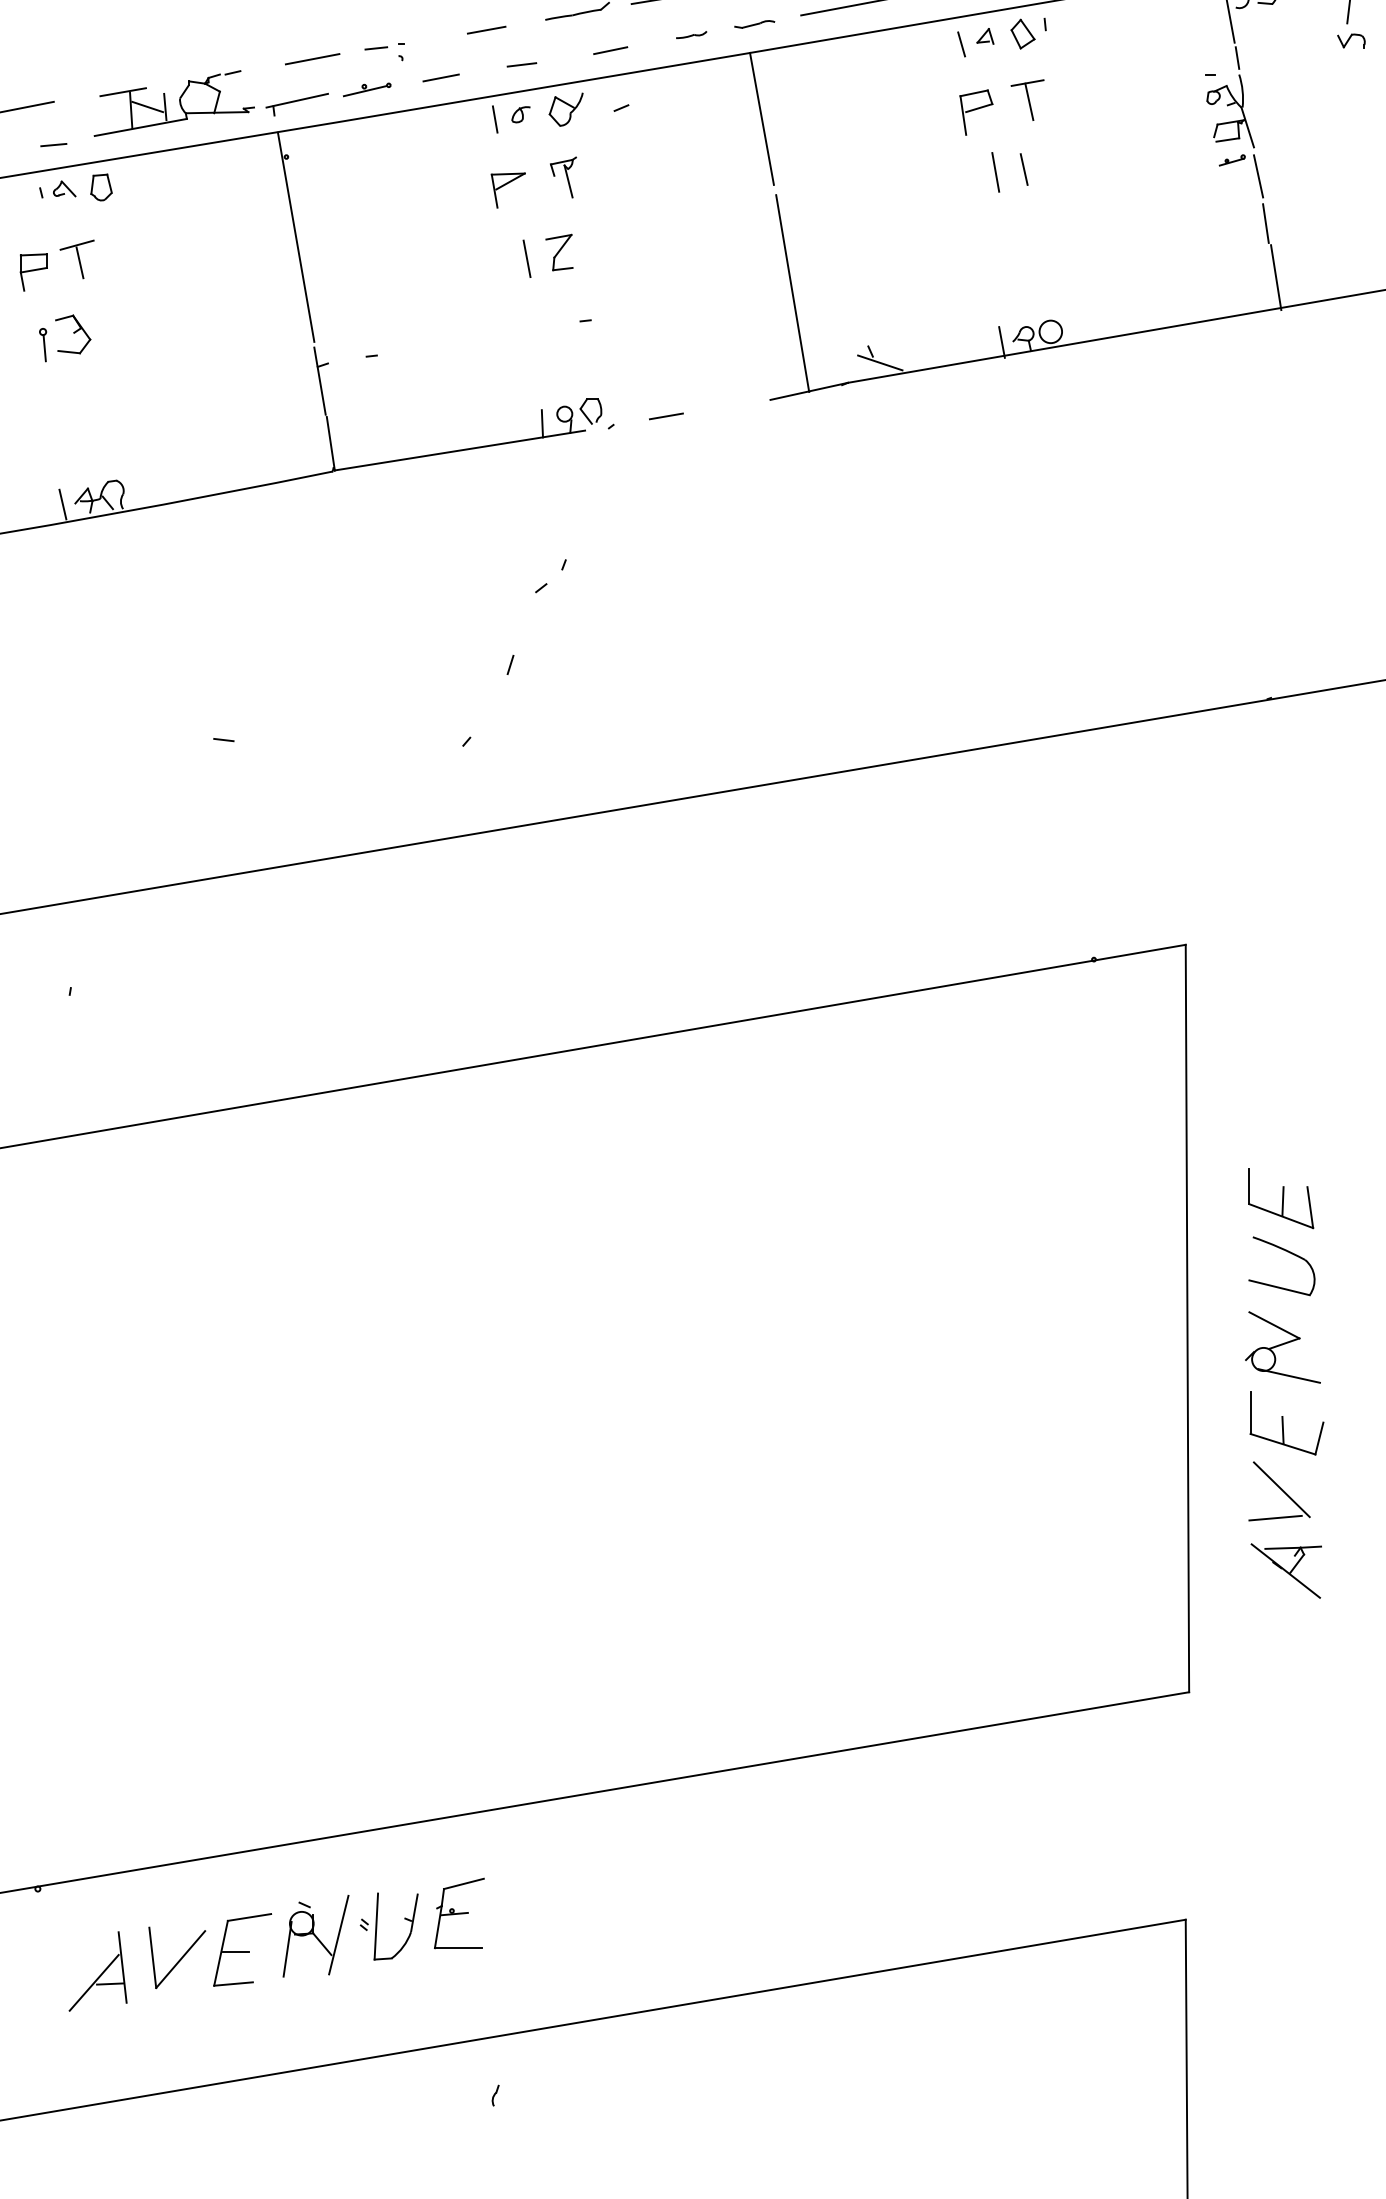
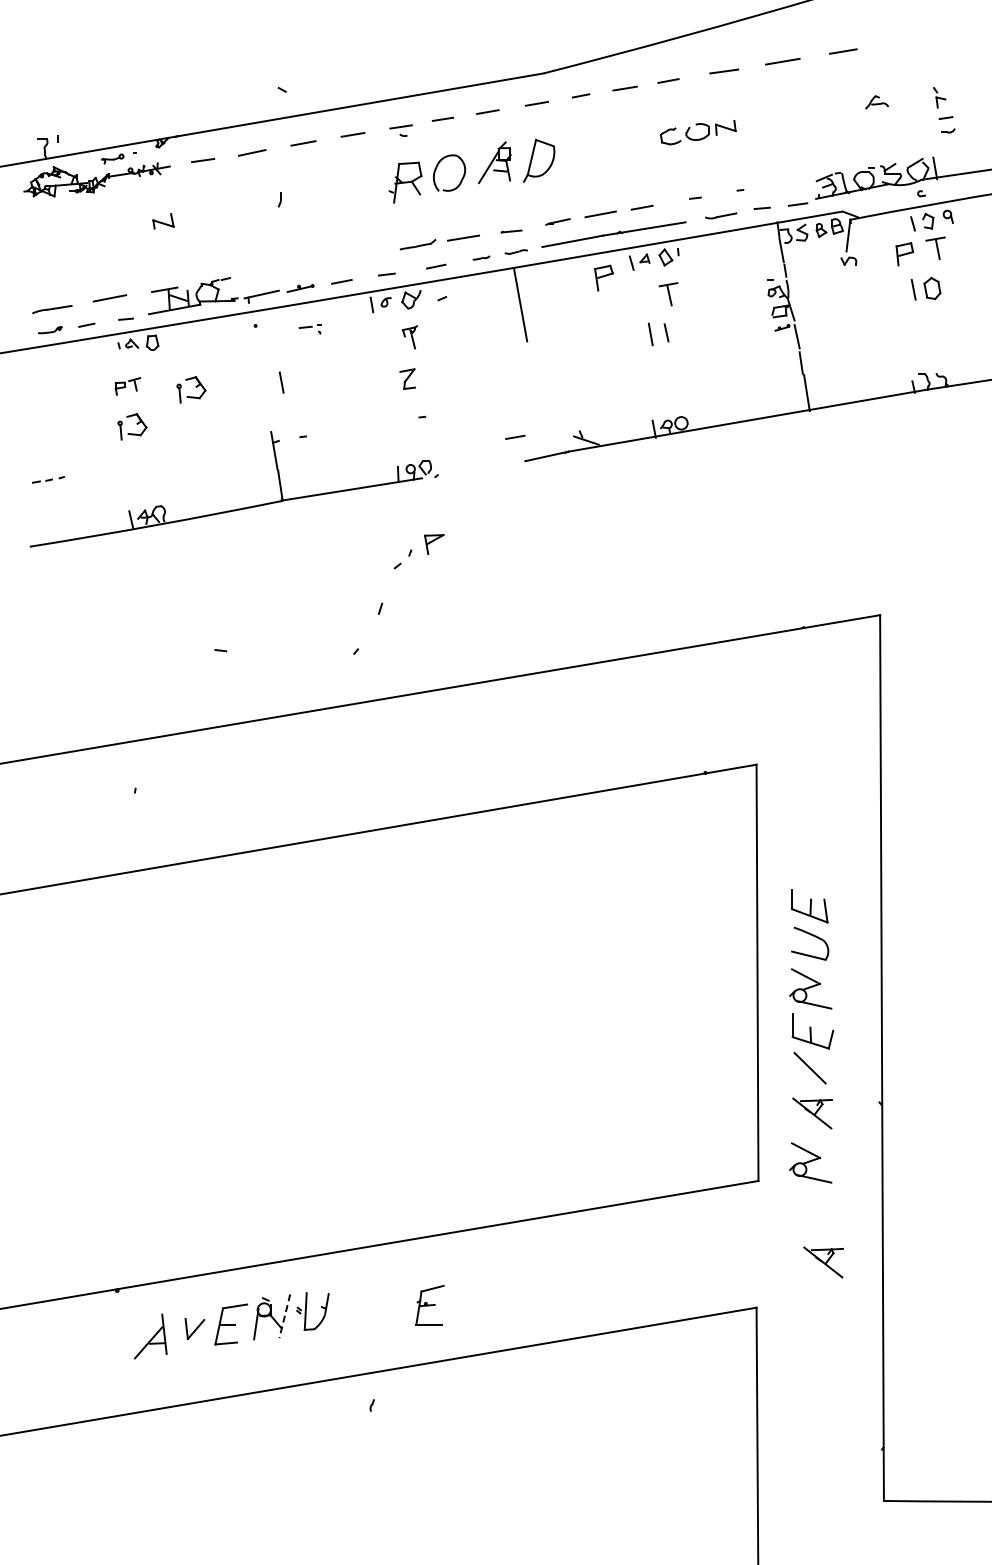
line: (485, 30) -> (366, 255), removed
part: (383, 52) -> (309, 329), moved
line: (313, 59) -> (270, 271), removed
part: (975, 111) -> (603, 277), moved
part: (508, 190) -> (434, 544), moved
line: (295, 237) -> (260, 370), removed
line: (526, 258) -> (281, 382), moved
part: (56, 265) -> (127, 386), size x0.6
part: (171, 271) -> (191, 389), added
line: (792, 292) -> (537, 401), removed
line: (666, 414) -> (515, 436), moved
line: (1275, 1517) -> (806, 1083), removed
part: (1282, 1659) -> (810, 1162), added
part: (1305, 1838) -> (823, 1262), added
part: (458, 1913) -> (429, 1305), moved
line: (338, 1935) -> (284, 1316), solid -> dashed
part: (176, 1957) -> (194, 1328), size x0.6

